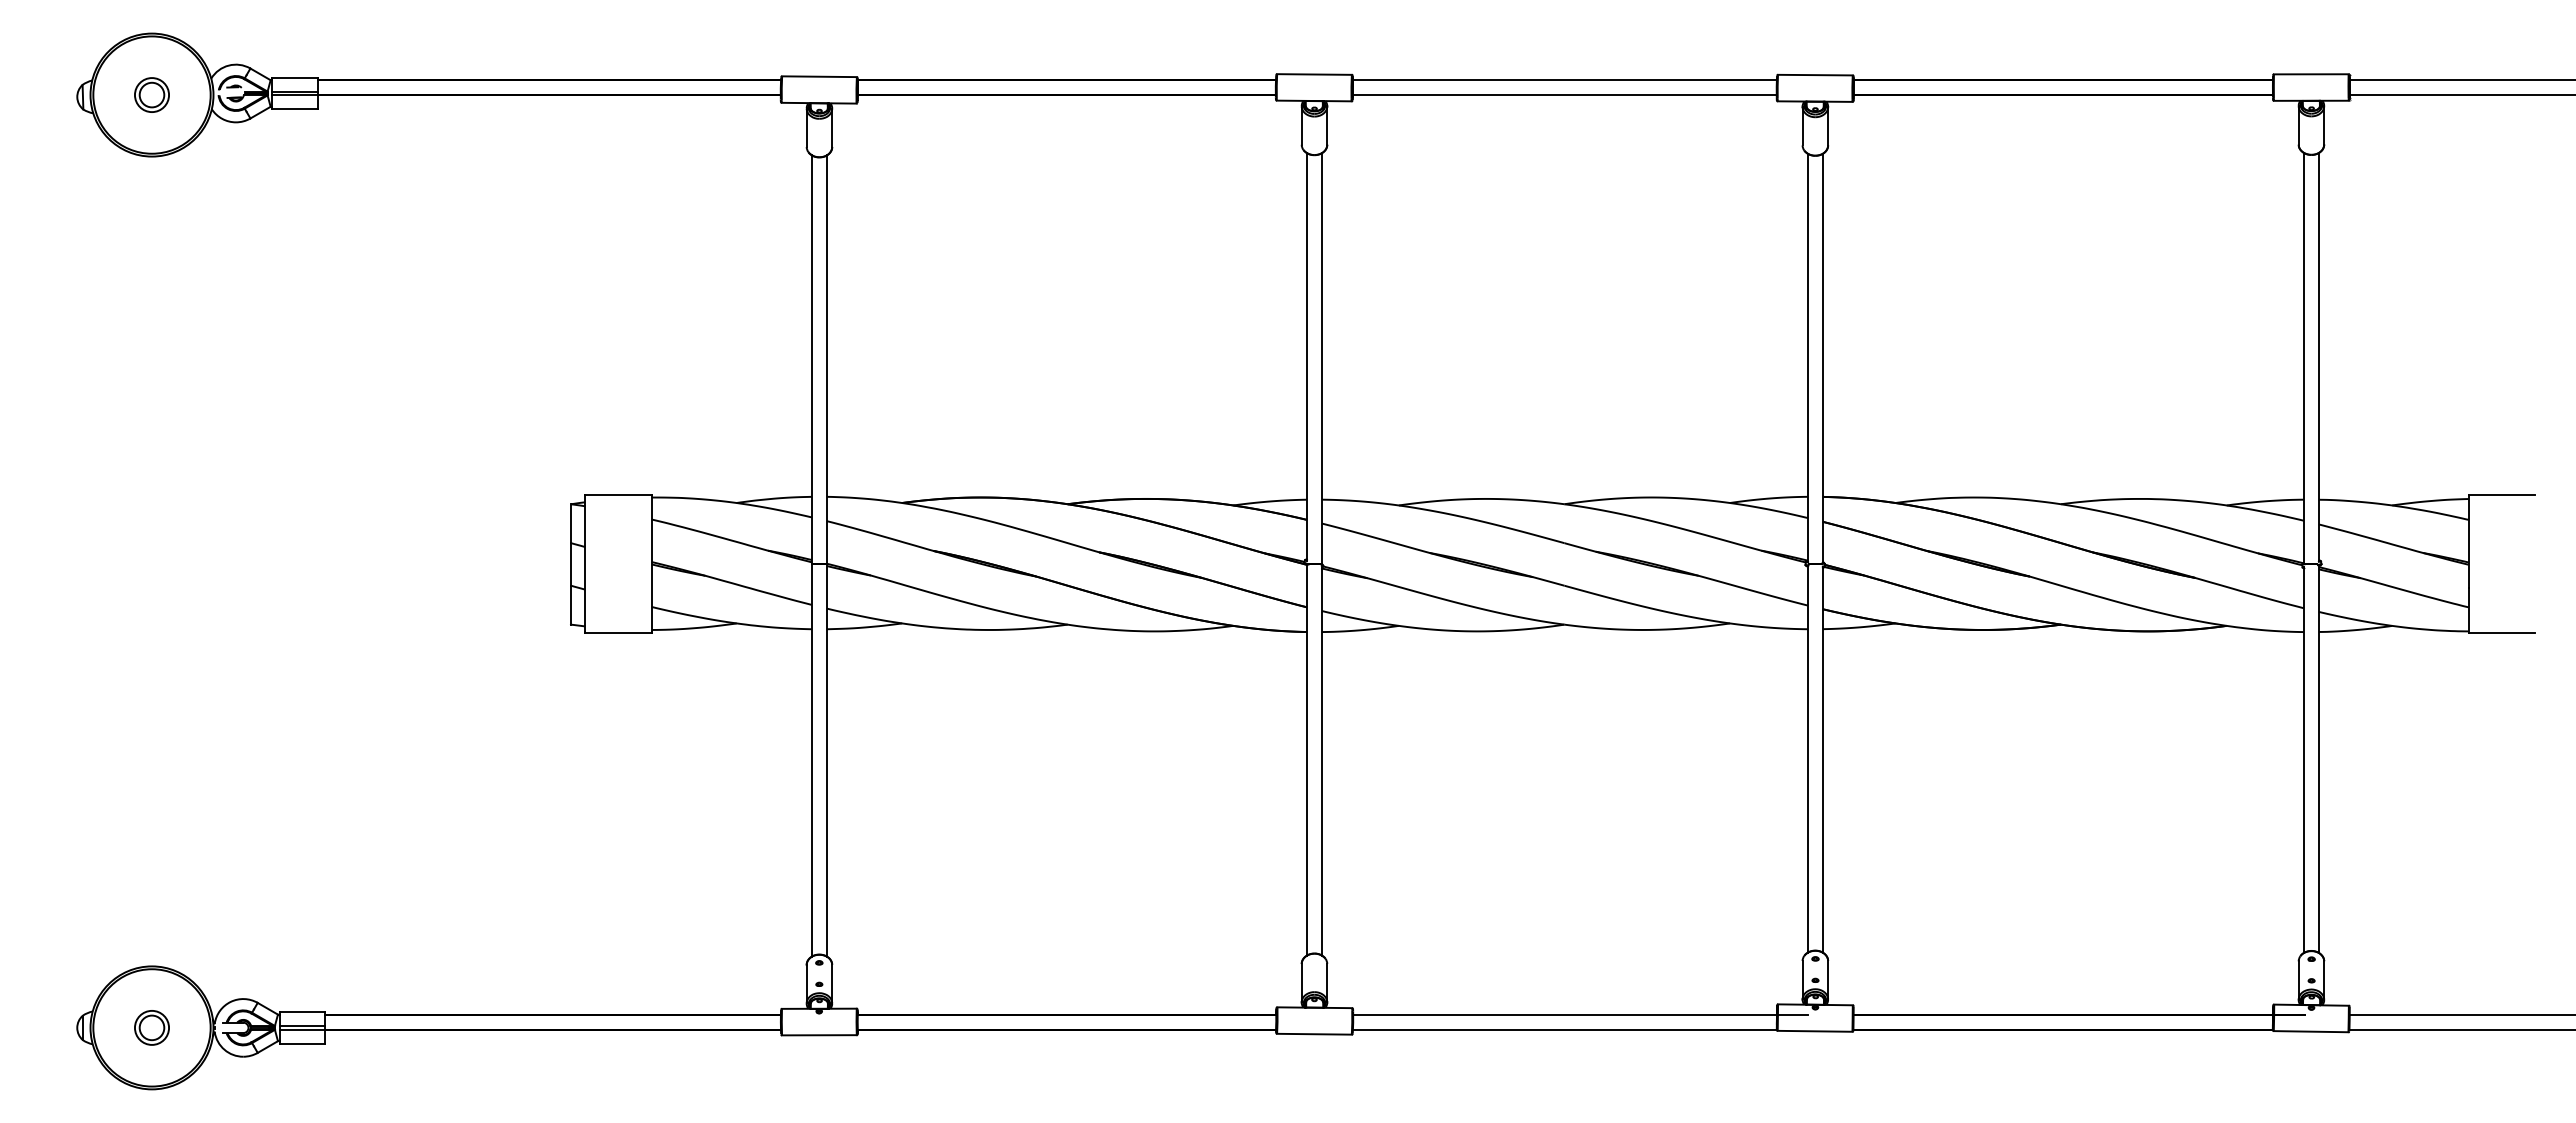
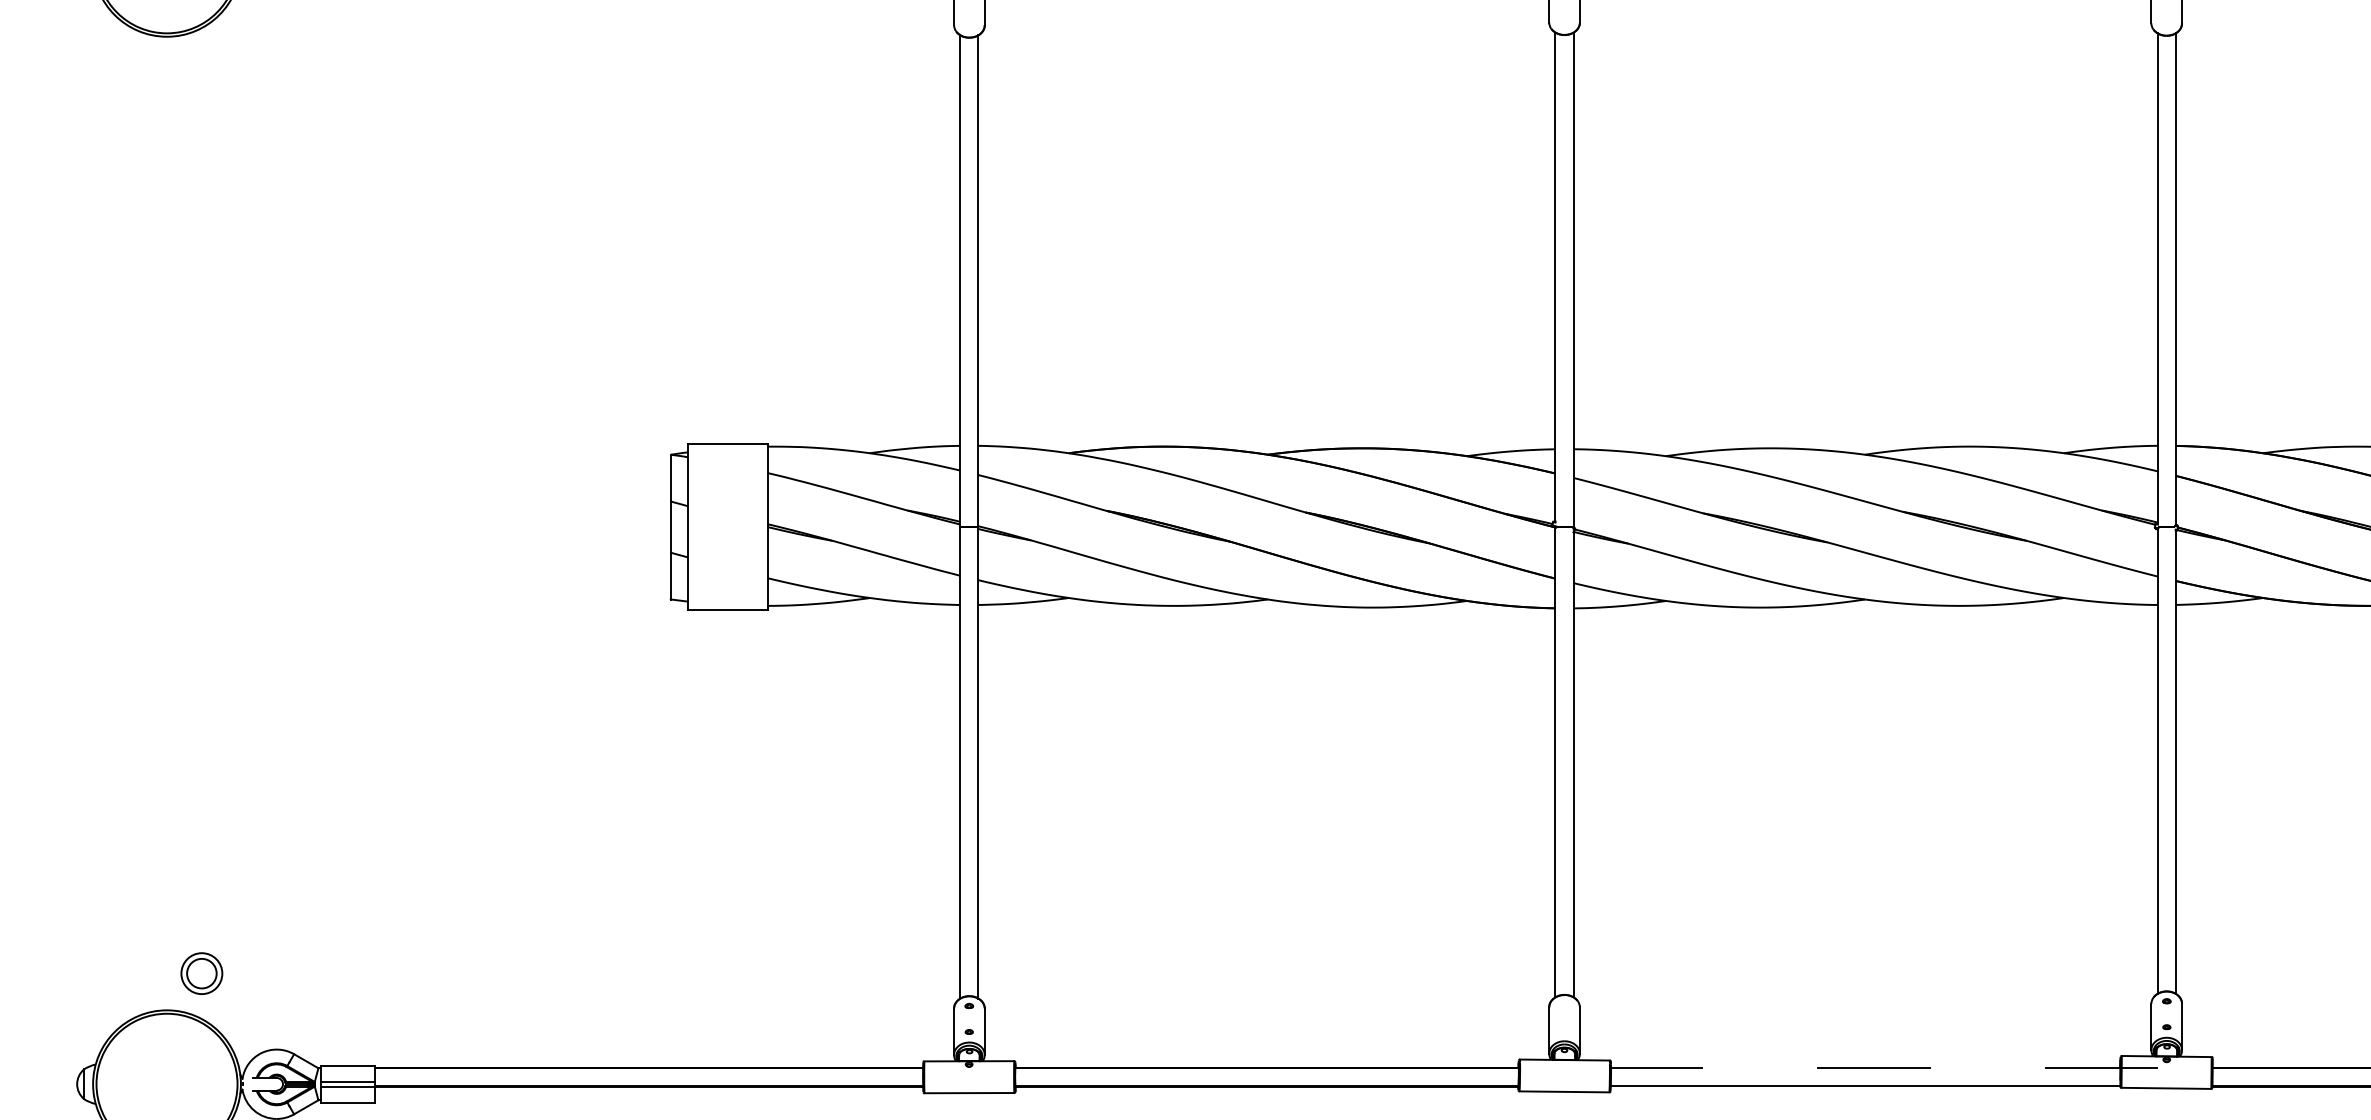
line: (1580, 1014) -> (1884, 1068), solid -> dashed
part: (151, 1027) -> (201, 973), moved

